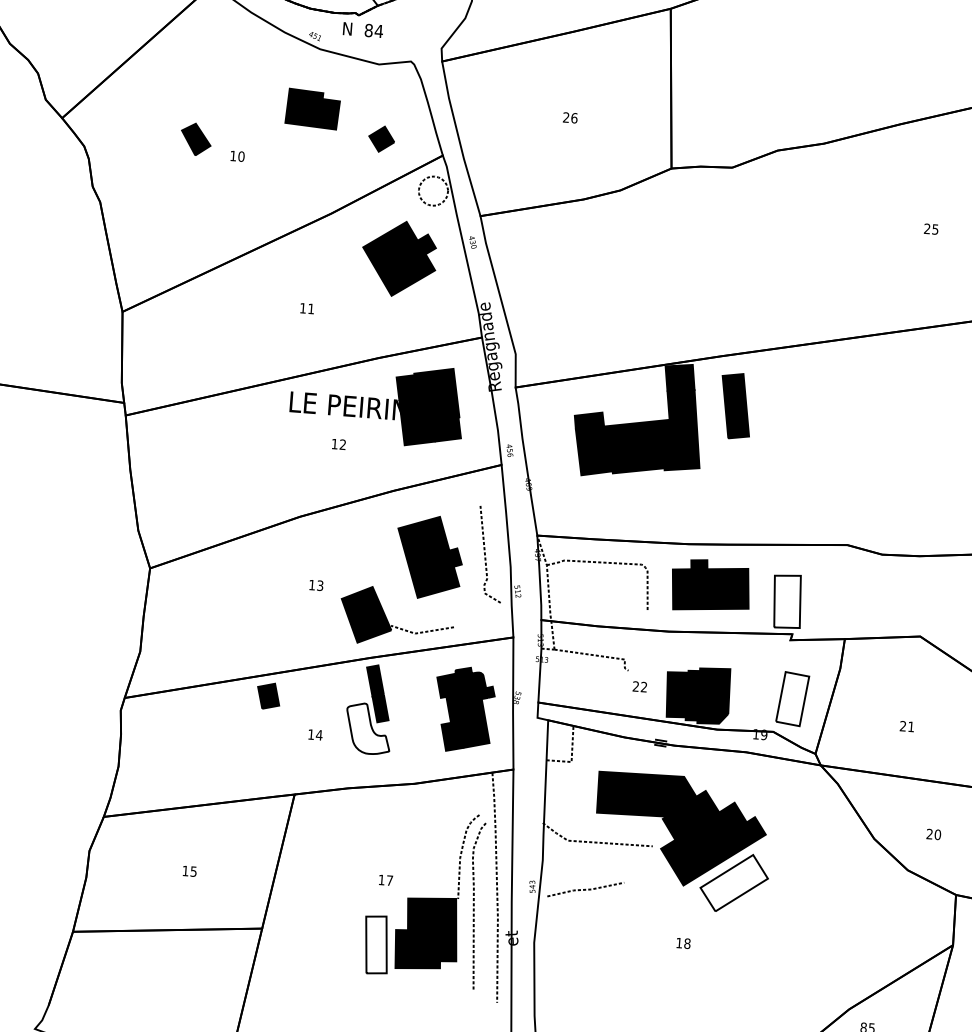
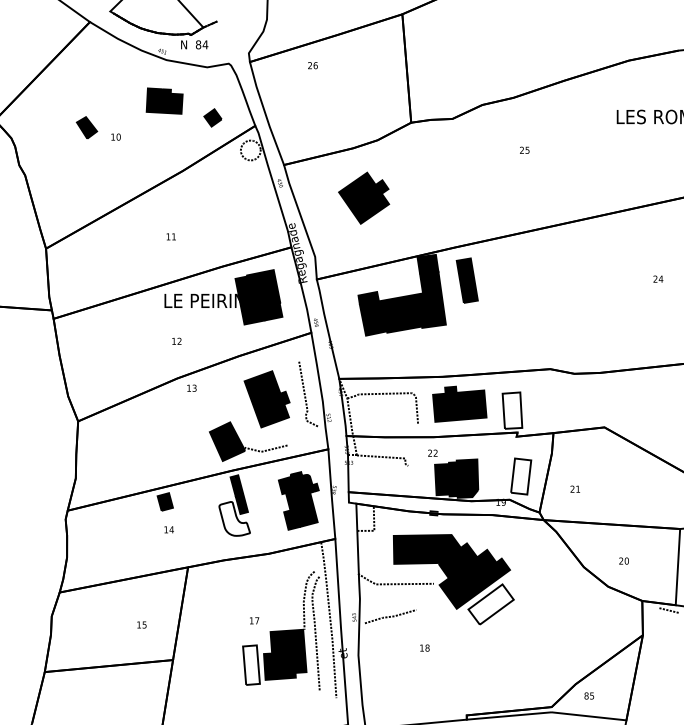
text: (569, 117) -> (312, 65), moved
text: (931, 227) -> (524, 149), moved
part: (399, 257) -> (364, 197), moved
text: (338, 443) -> (176, 340), moved
text: (315, 584) -> (191, 387), moved
text: (639, 685) -> (432, 452), moved
text: (906, 725) -> (574, 488), moved
text: (314, 734) -> (168, 529), moved
text: (189, 870) -> (141, 624), moved
text: (683, 942) -> (424, 647), moved

